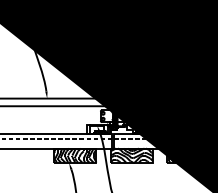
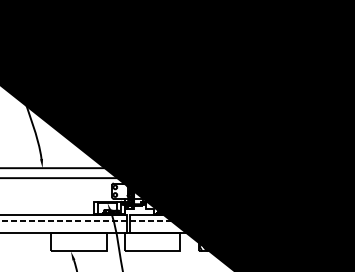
hatch: (74, 155) -> (78, 242), removed
hatch: (131, 155) -> (152, 242), removed

